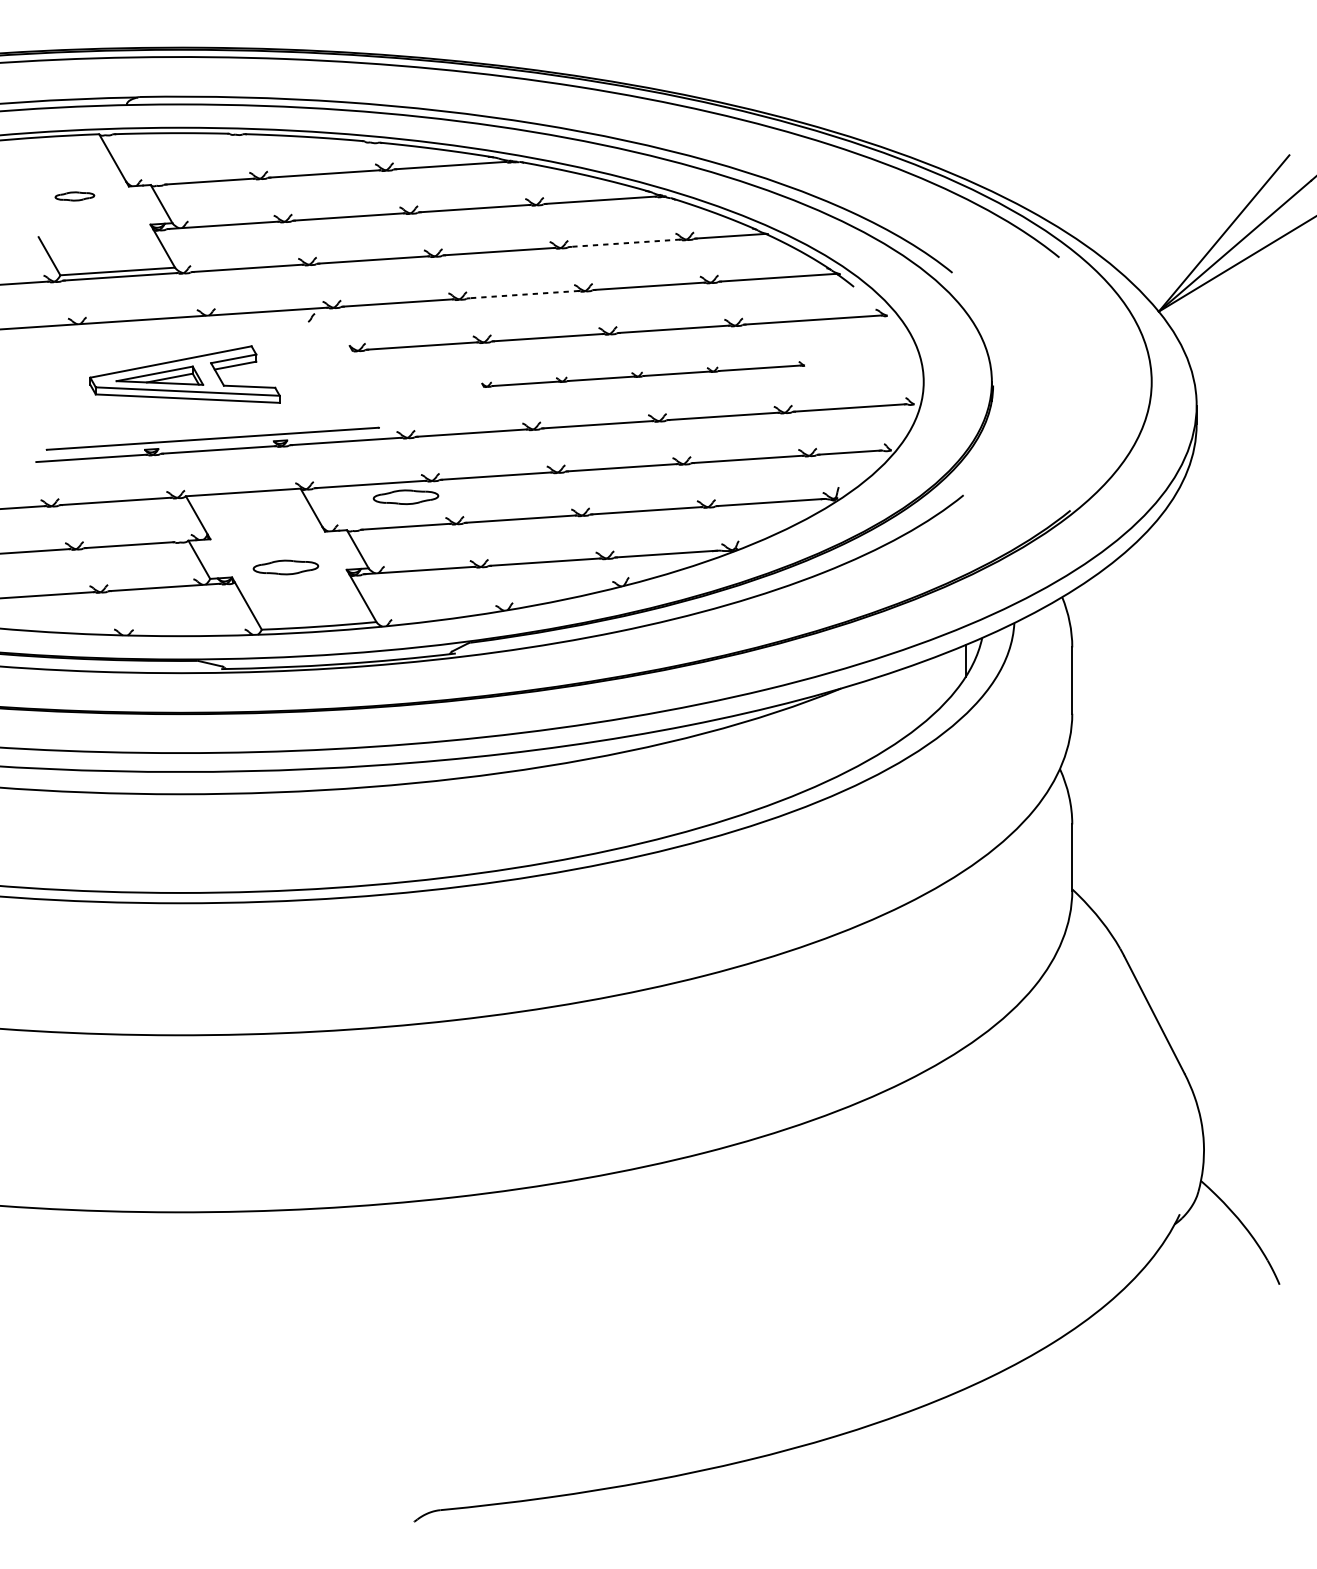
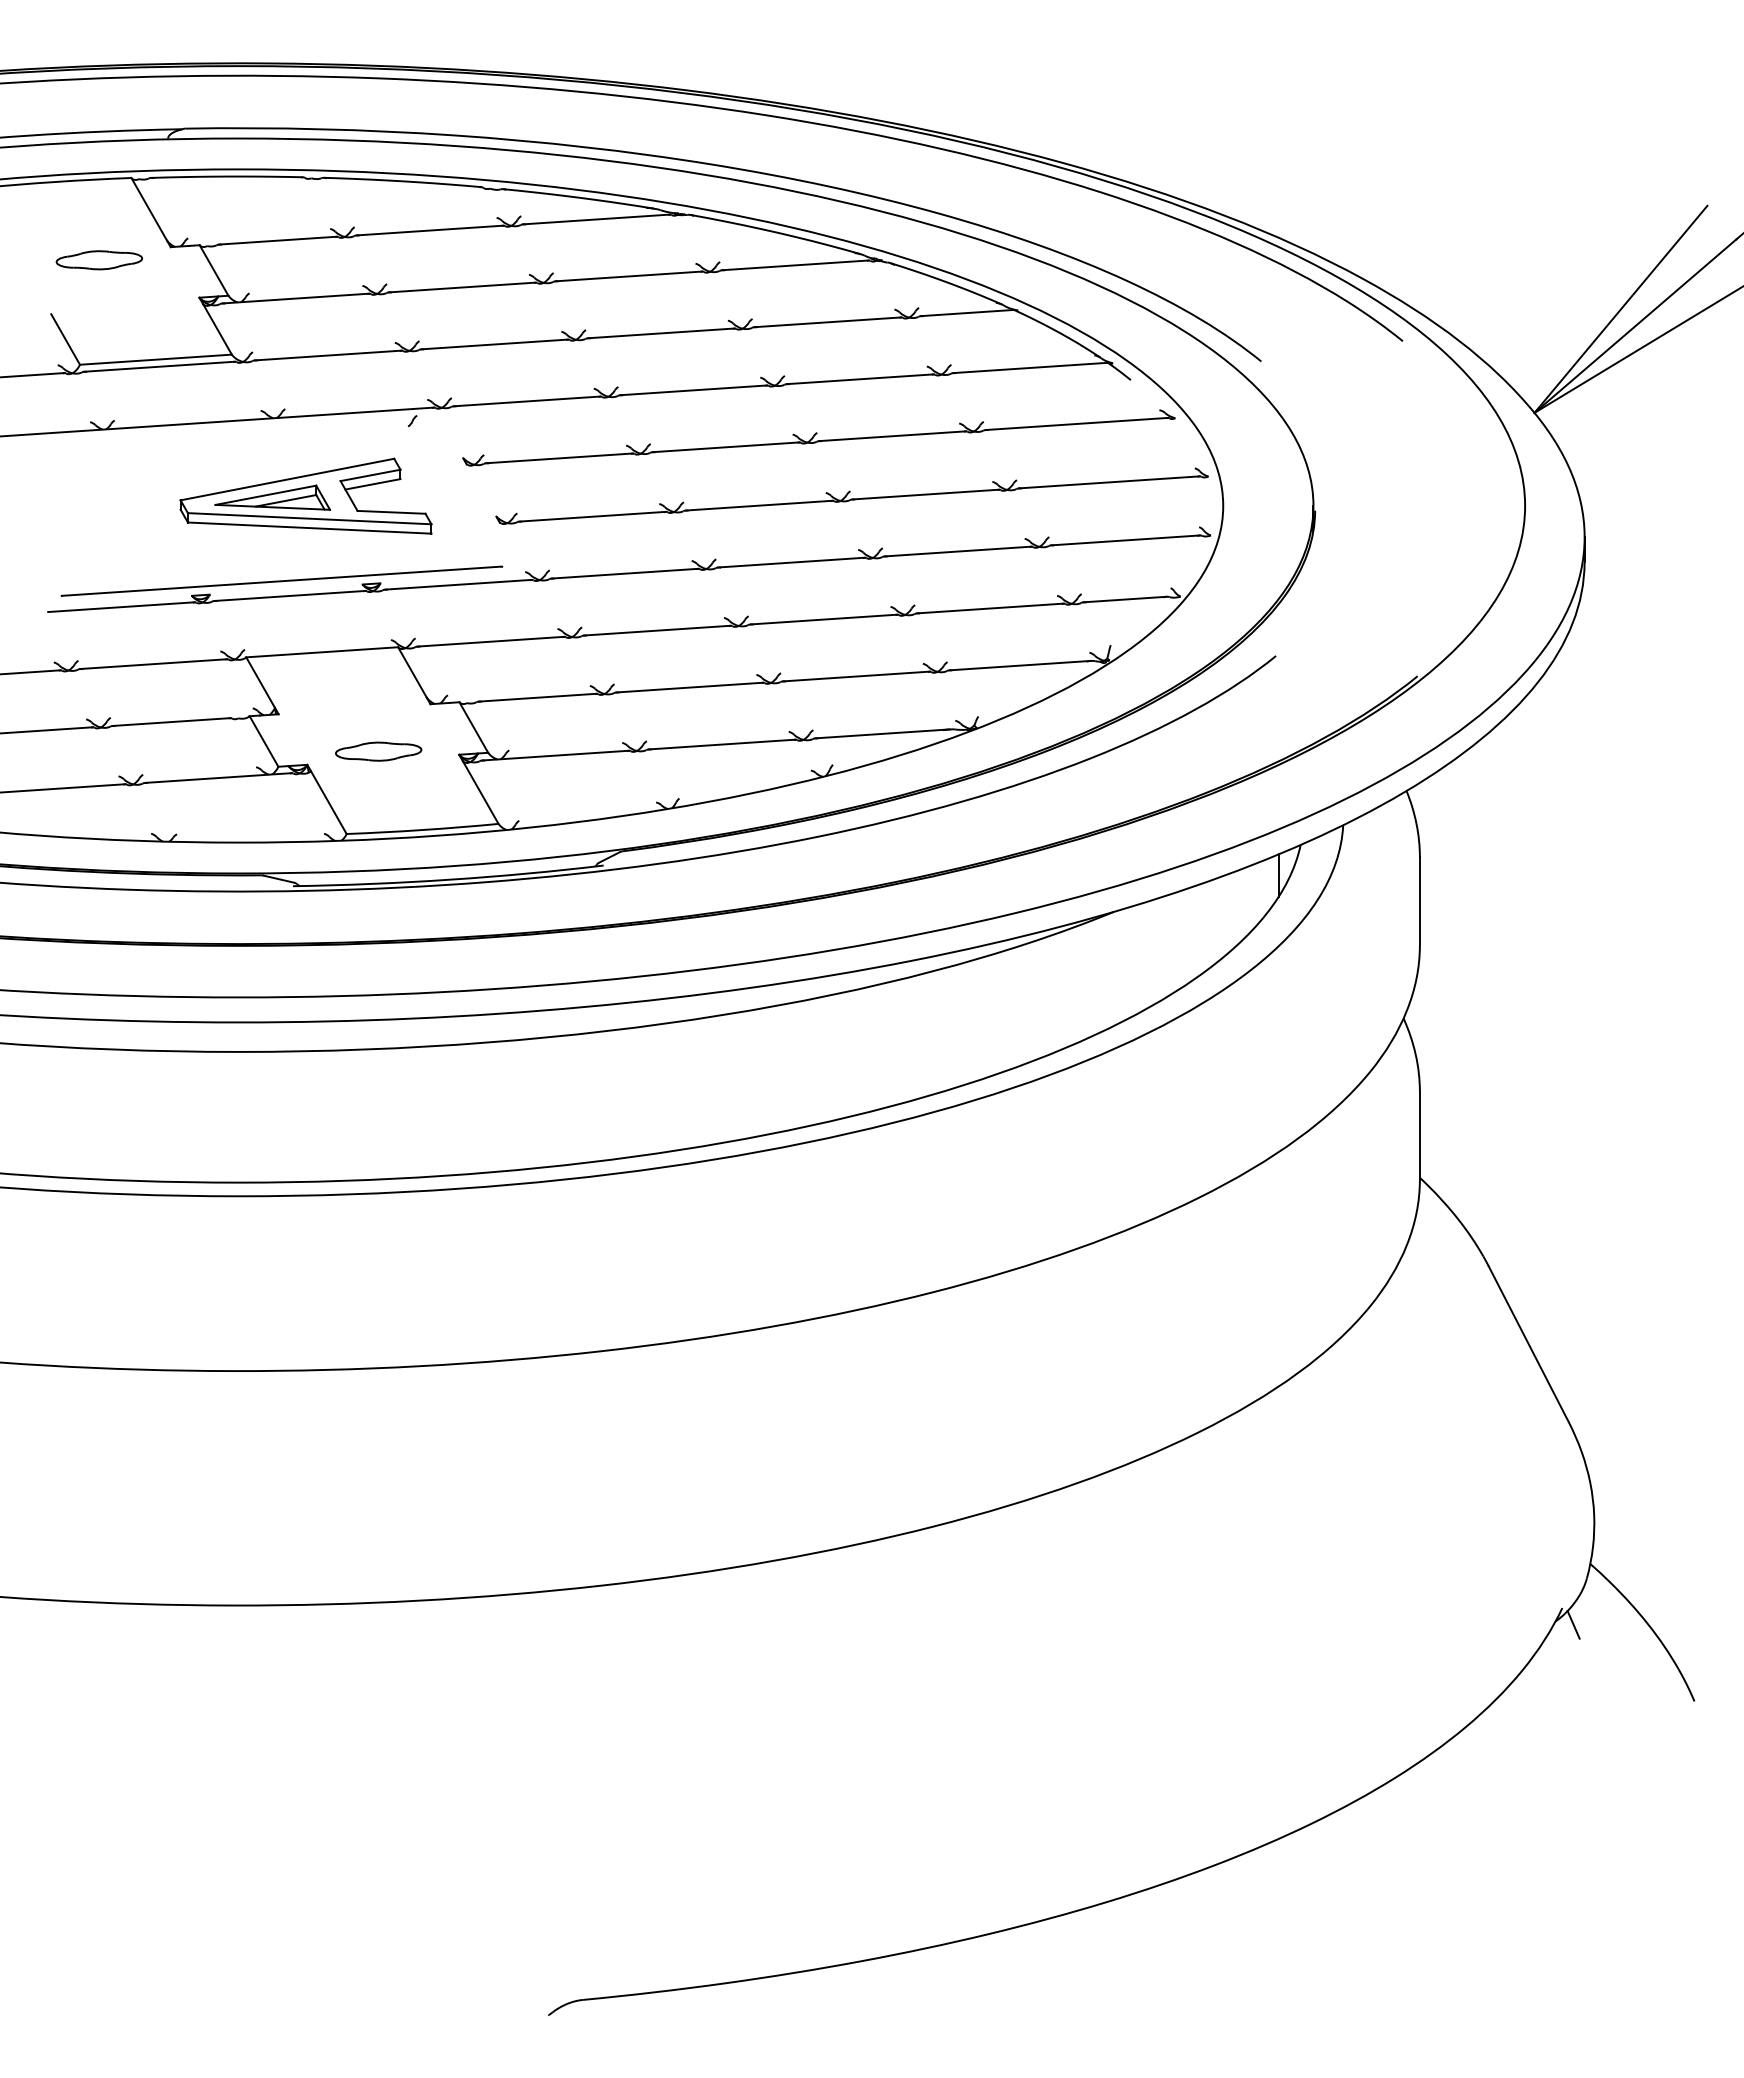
part: (74, 196) -> (98, 260), size x1.67
line: (624, 243) -> (827, 322), dashed -> solid
line: (523, 294) -> (693, 390), dashed -> solid
part: (184, 374) -> (305, 495), moved
part: (643, 374) -> (851, 495), size x1.67
part: (405, 497) -> (537, 658), removed
line: (1188, 1226) -> (1573, 1624), added

